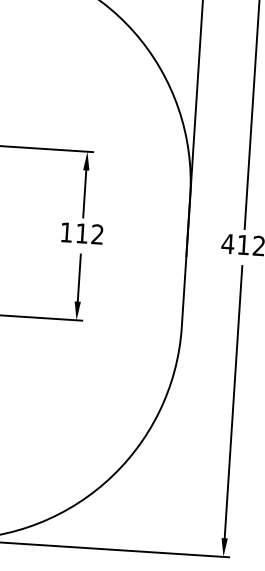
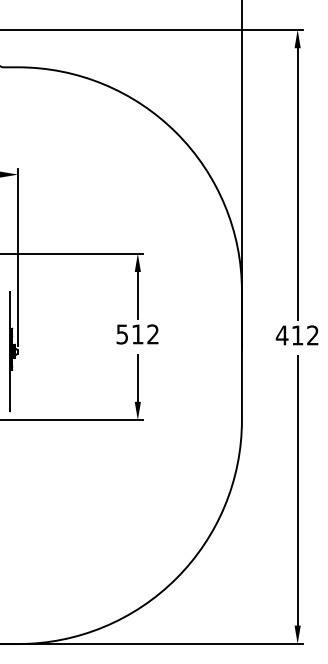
text: (65, 232) -> (121, 334), 112 -> 512

